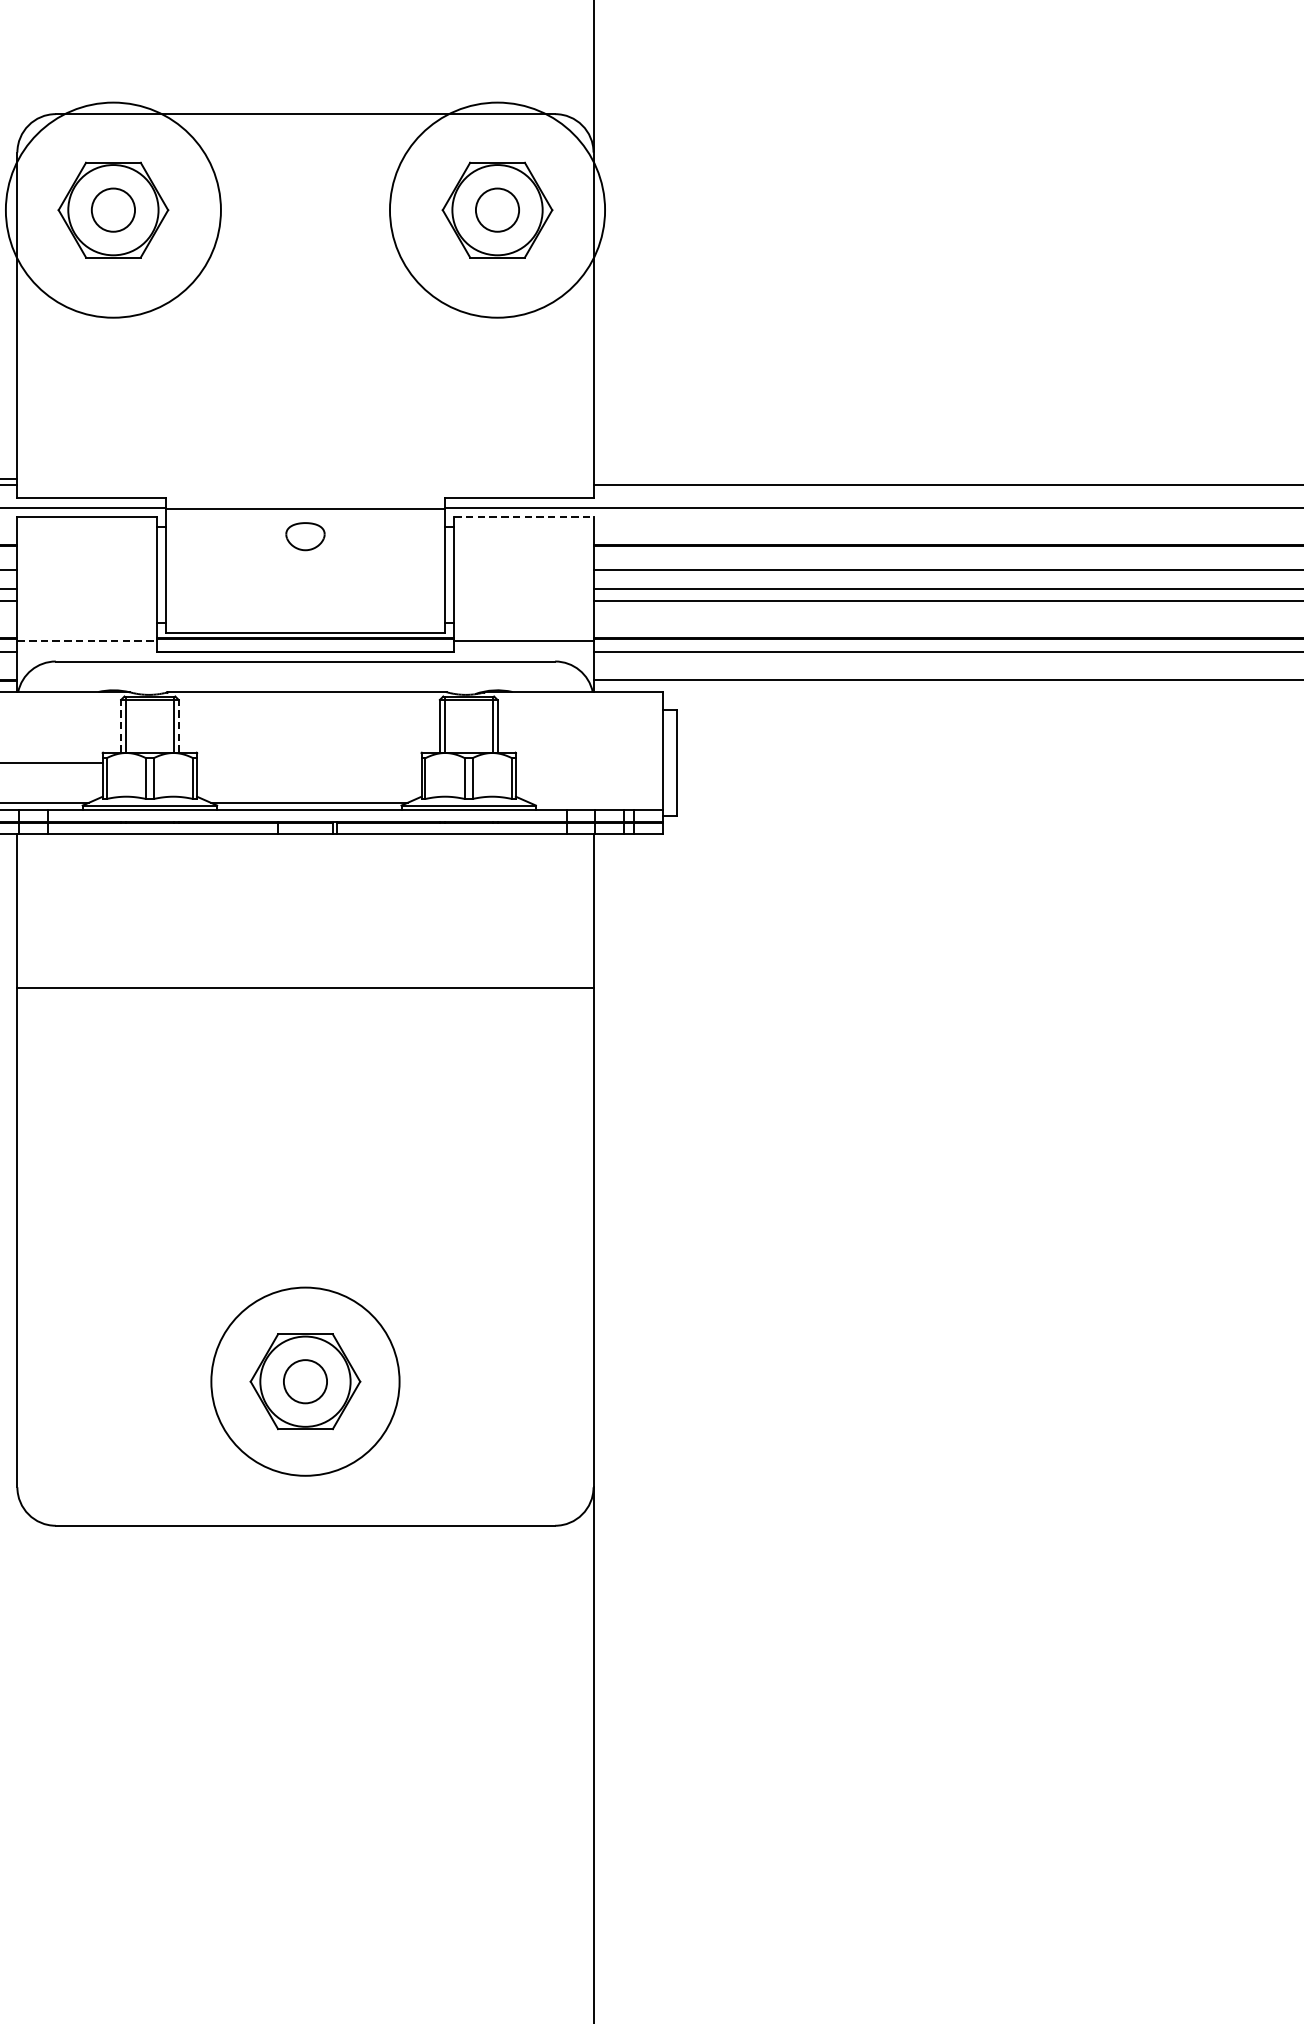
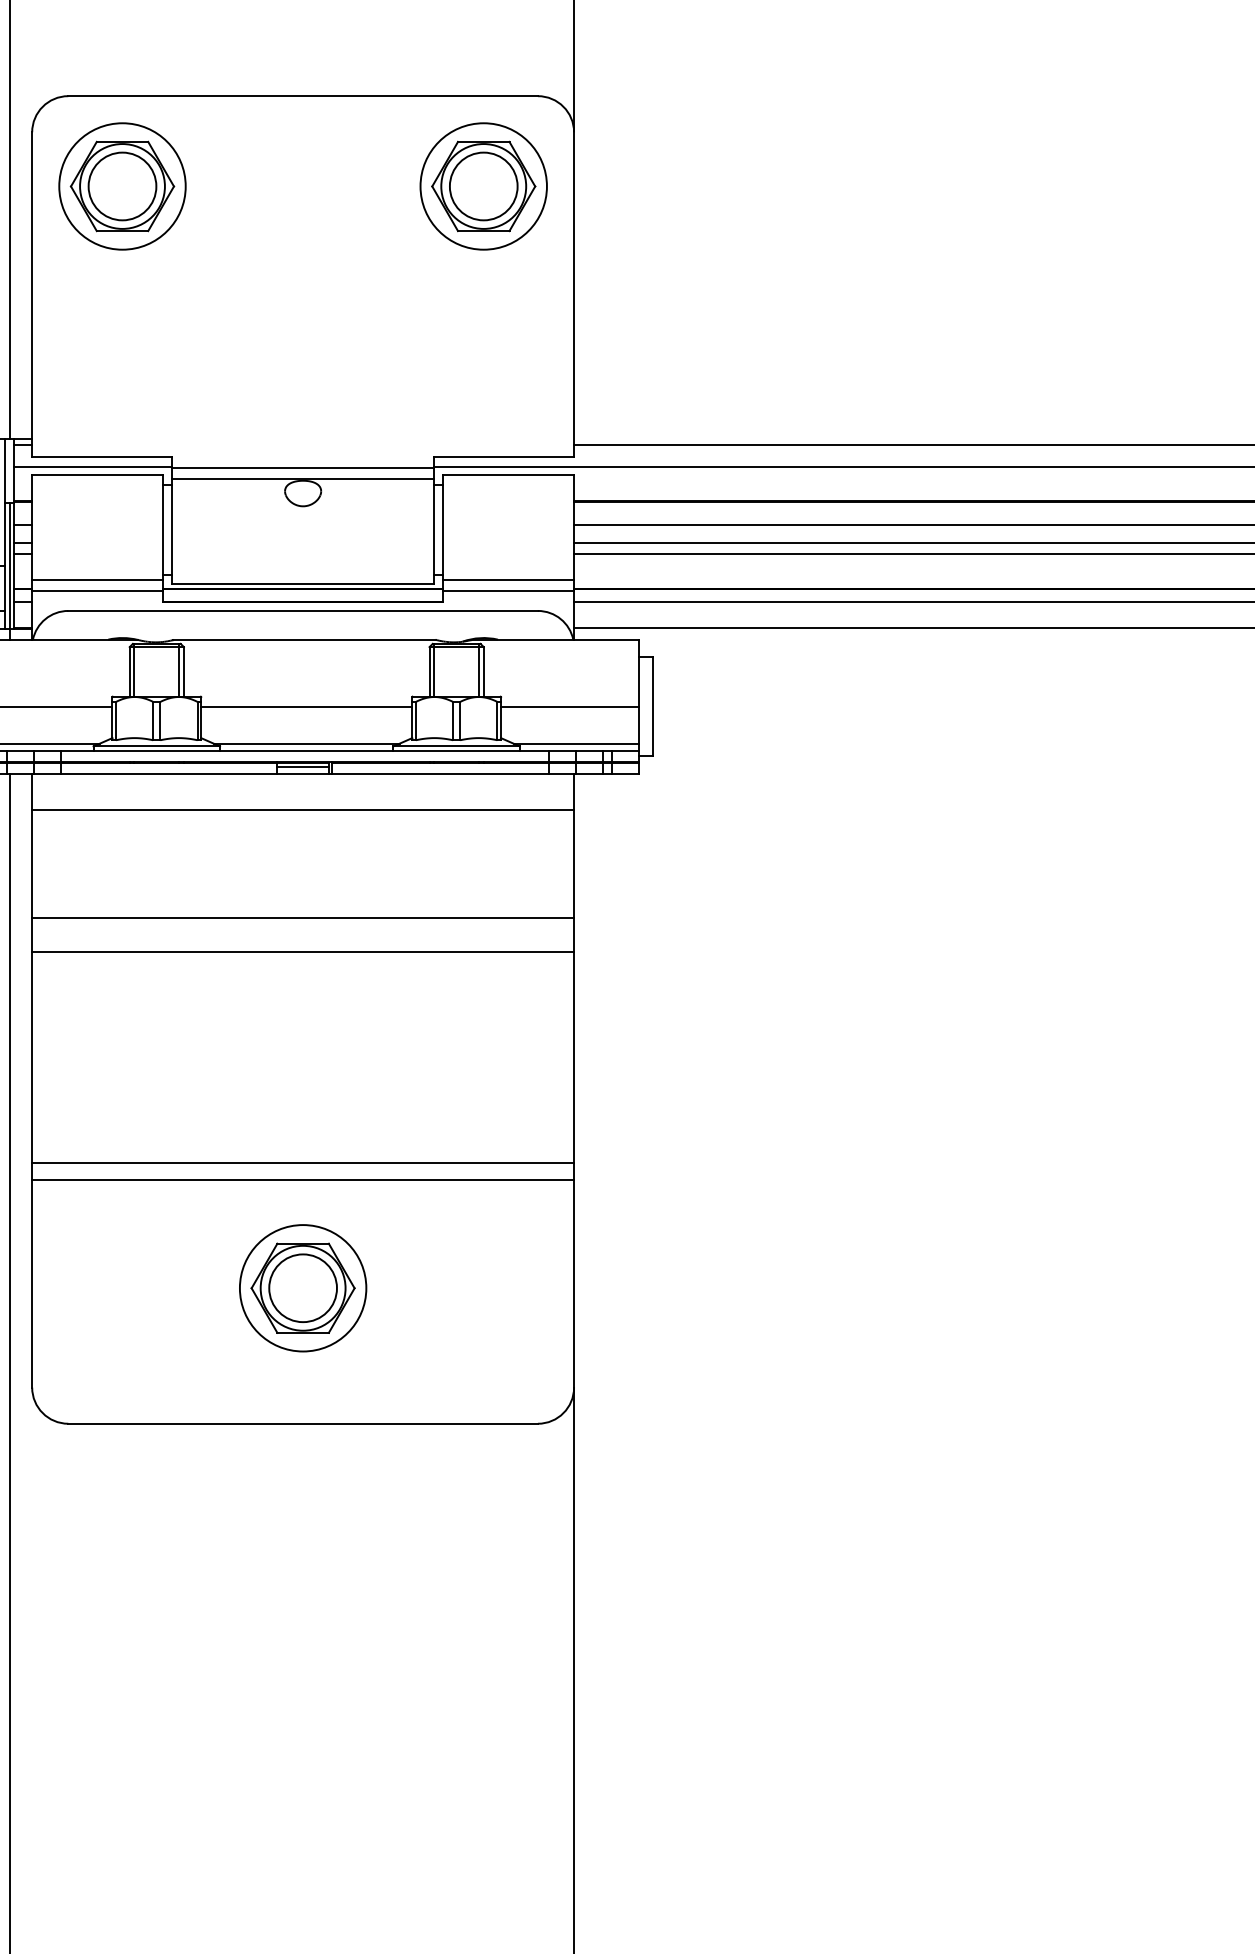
circle: (113, 210) -> (122, 186), size x0.62
circle: (113, 210) -> (122, 186), size x1.67
circle: (497, 210) -> (483, 186), size x0.62
circle: (497, 210) -> (483, 186), size x1.67
line: (524, 517) -> (509, 475), dashed -> solid
line: (305, 520) -> (303, 478), added
line: (86, 629) -> (97, 580), added
line: (523, 629) -> (508, 580), added
line: (87, 640) -> (98, 591), dashed -> solid
line: (120, 725) -> (129, 671), dashed -> solid
line: (178, 725) -> (183, 671), dashed -> solid
line: (309, 763) -> (306, 706), added
line: (588, 763) -> (569, 706), added
line: (596, 802) -> (576, 743), added
line: (304, 826) -> (302, 766), added
line: (305, 872) -> (303, 809), added
line: (305, 1023) -> (303, 951), added
line: (305, 1249) -> (303, 1163), added
line: (305, 1266) -> (303, 1179), added
circle: (304, 1381) -> (302, 1288), size x0.71
circle: (305, 1381) -> (303, 1288), size x1.67

